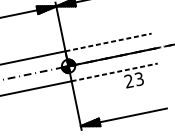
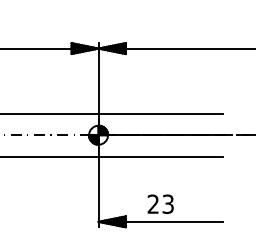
line: (108, 42) -> (161, 113), dashed -> solid
line: (115, 72) -> (161, 156), dashed -> solid
text: (133, 79) -> (160, 203), moved

